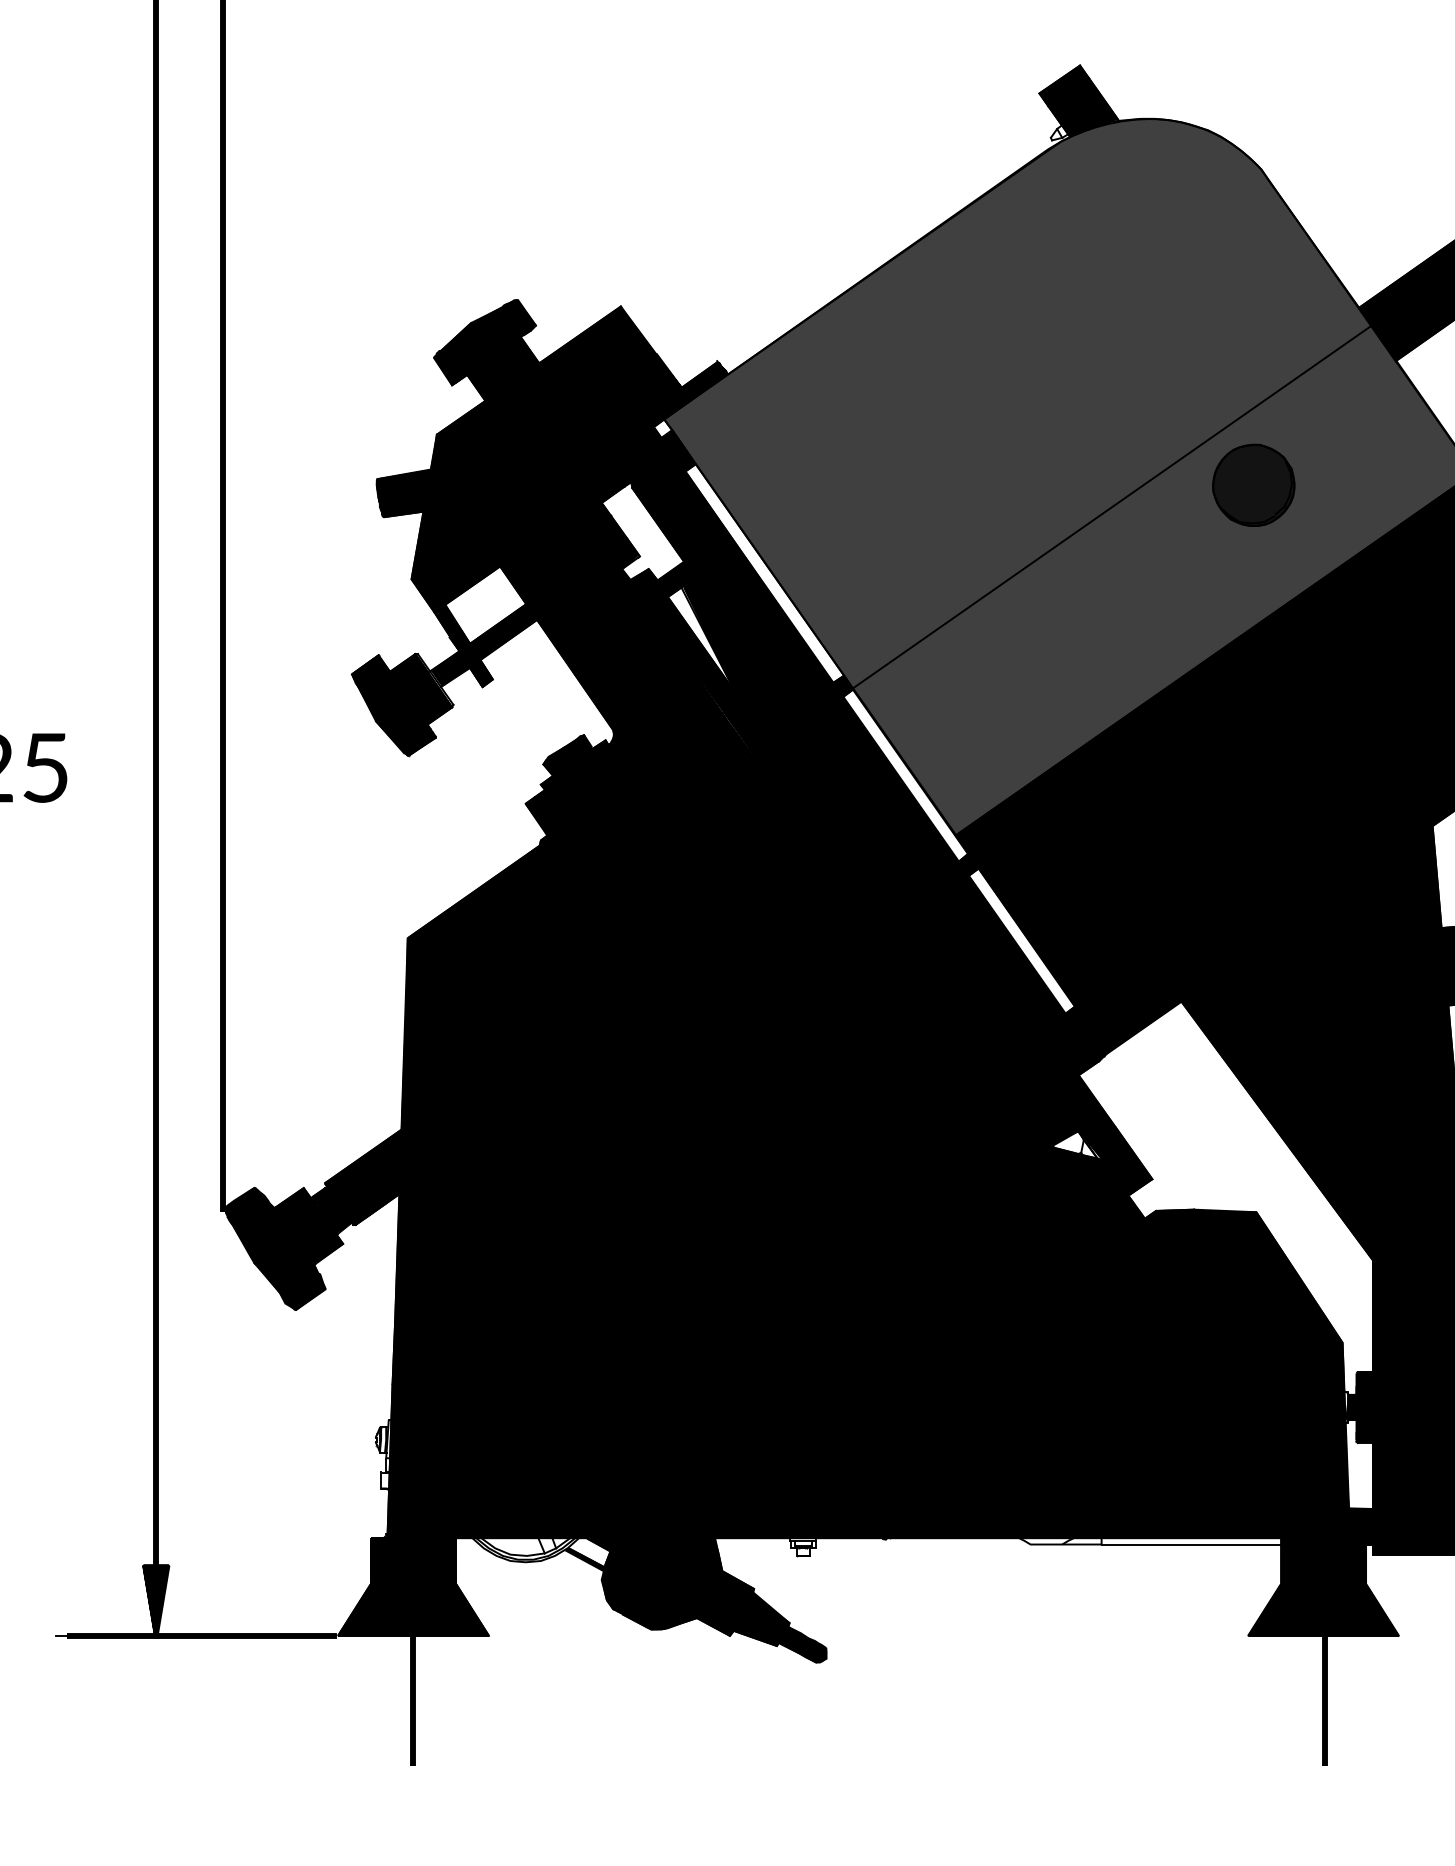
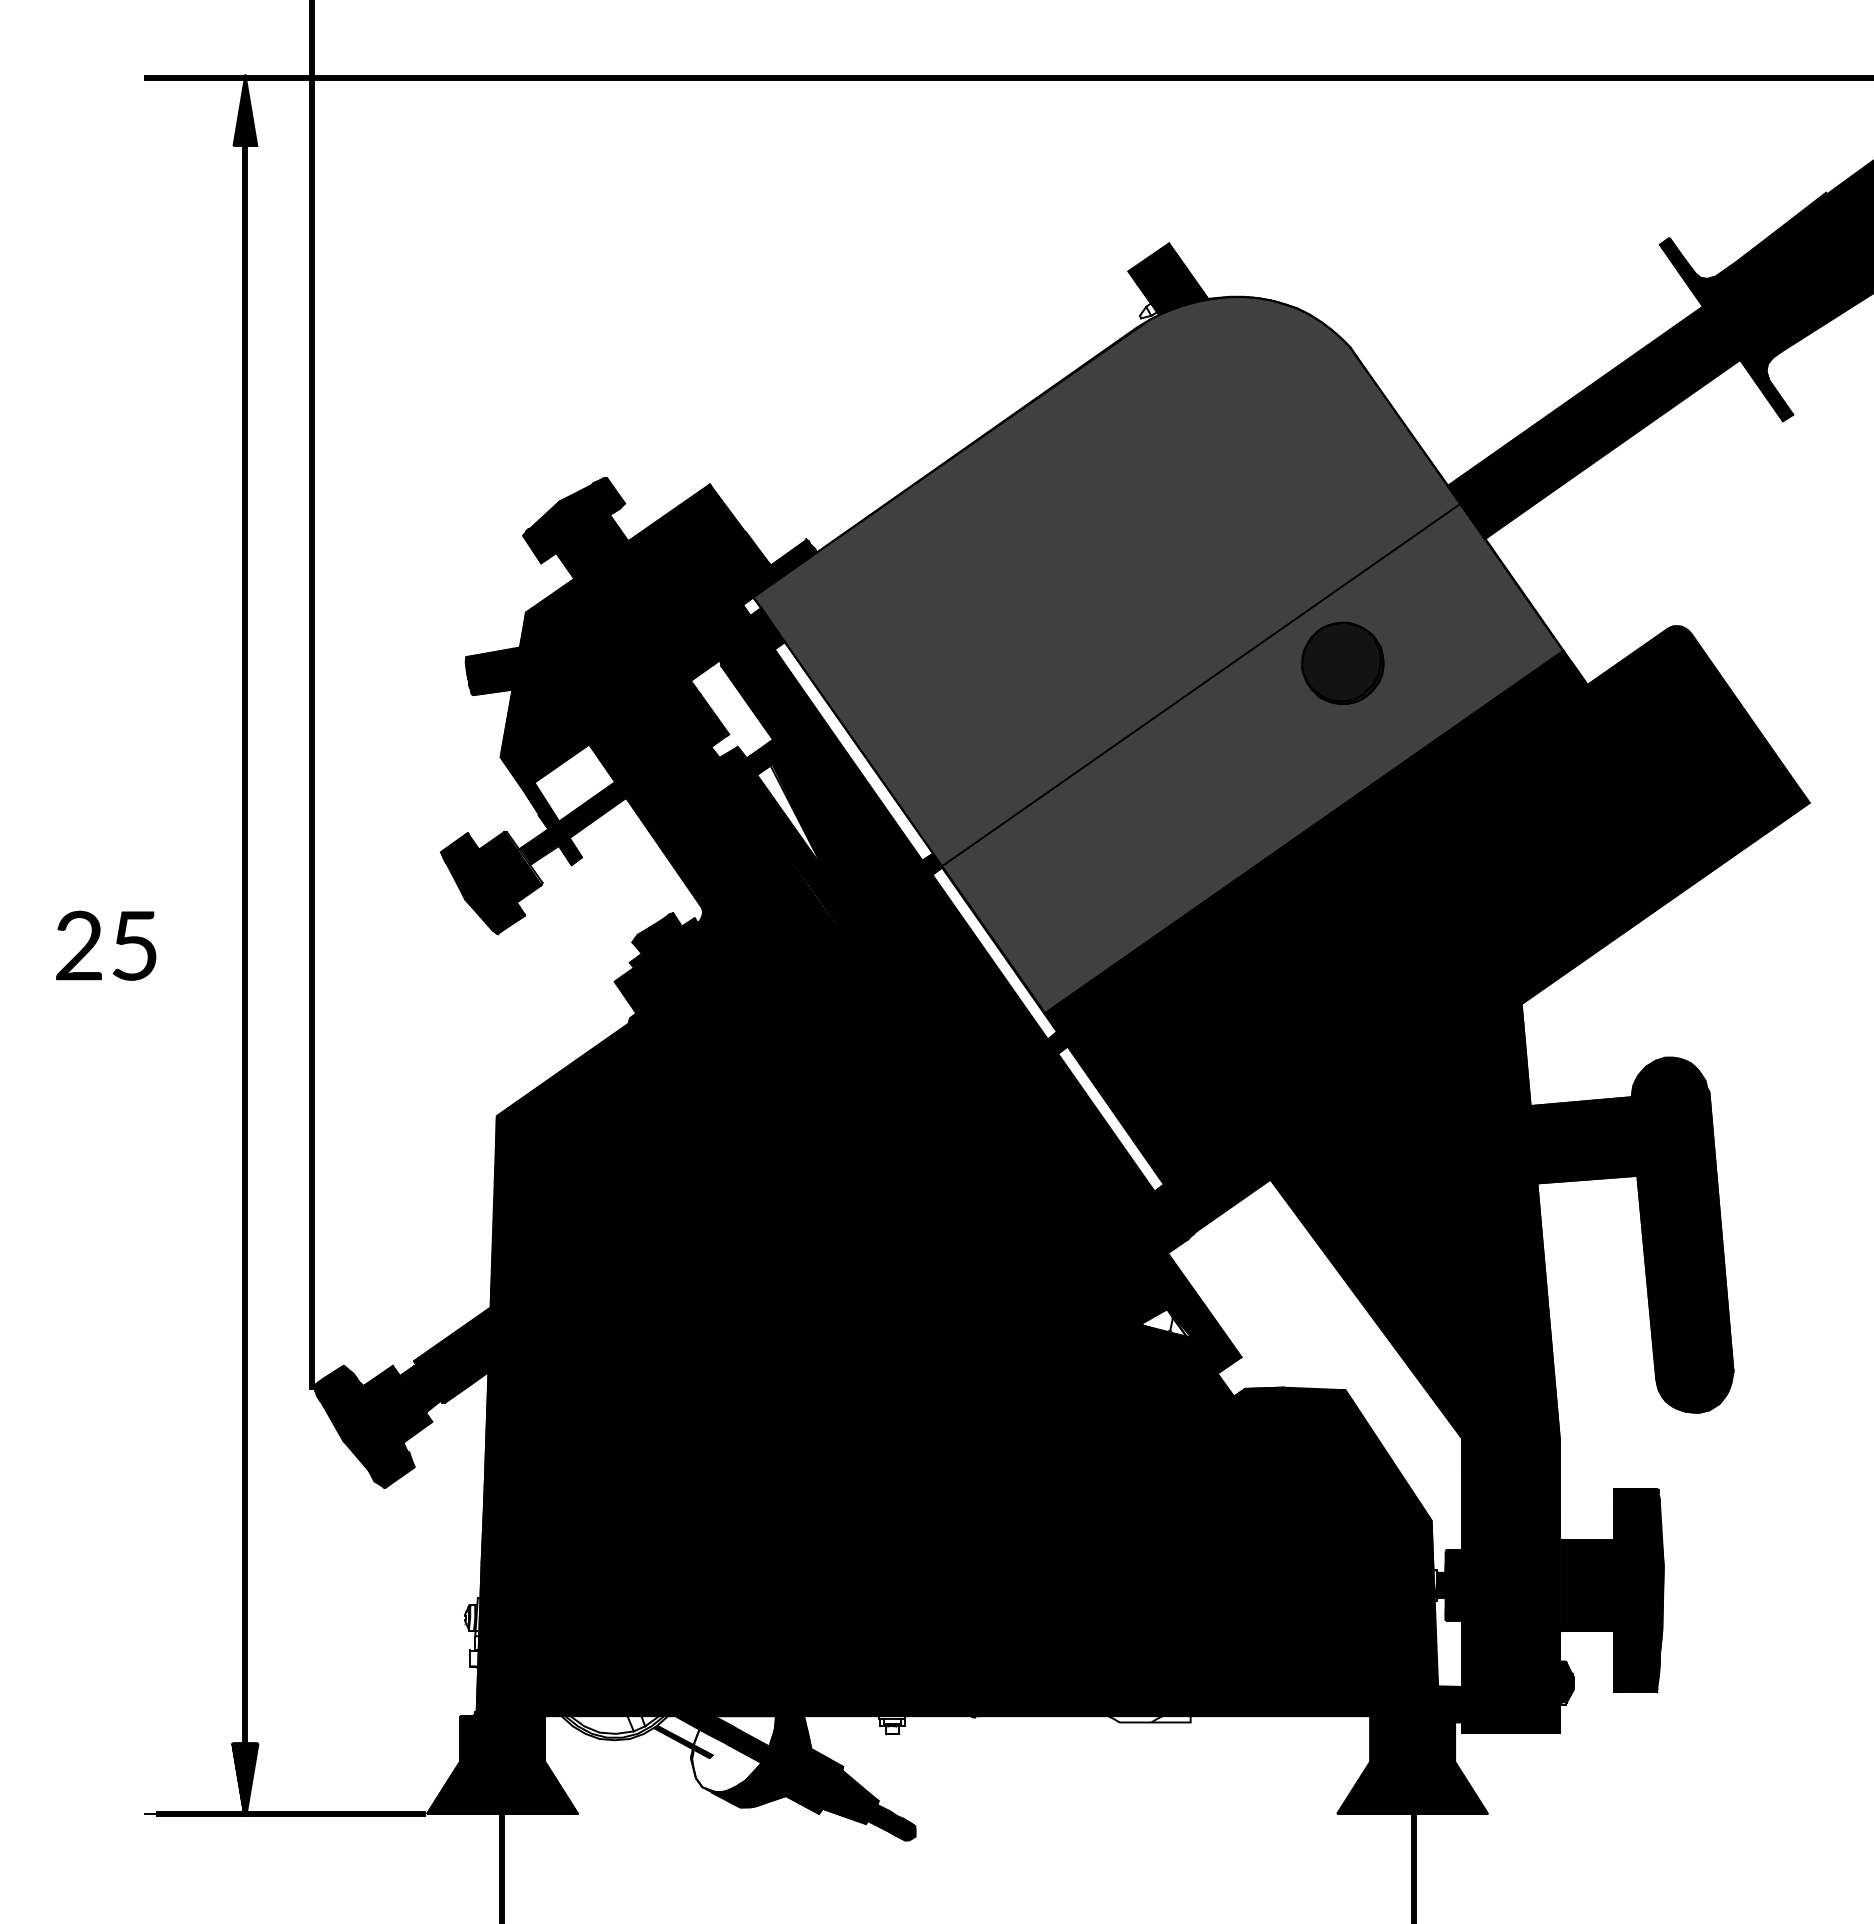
line: (1191, 1544) -> (1280, 1722), removed
fill: (644, 1576) -> (733, 1754), removed

